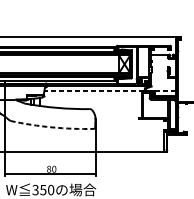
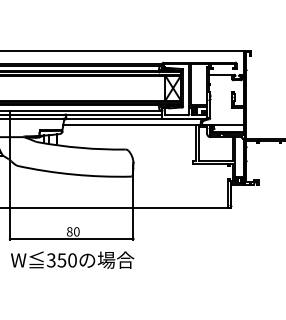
line: (110, 90) -> (153, 124), dashed -> solid
arc: (51, 127) -> (73, 174), dashed -> solid

